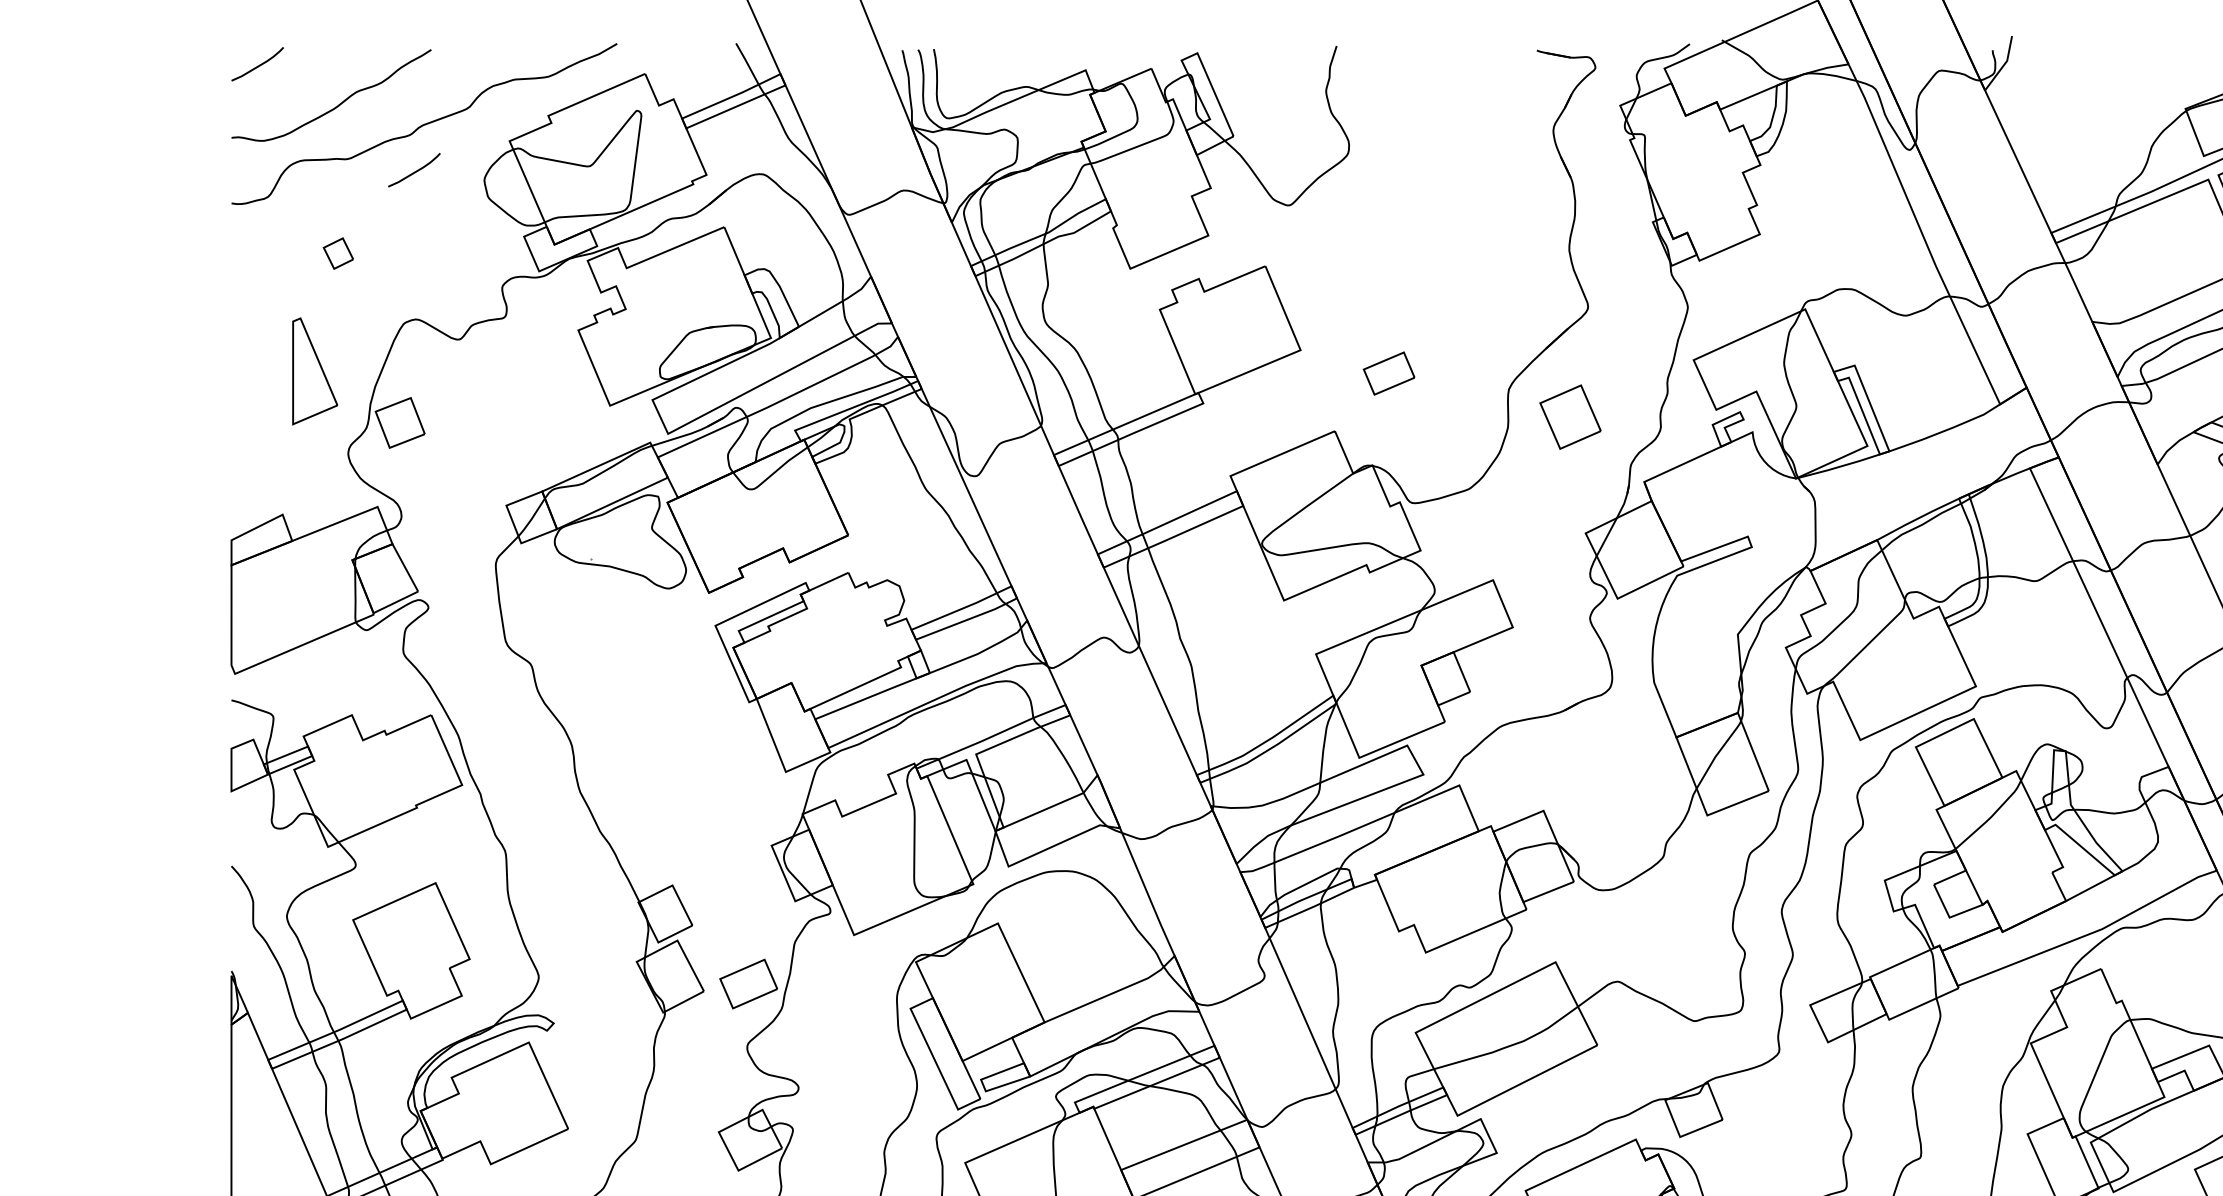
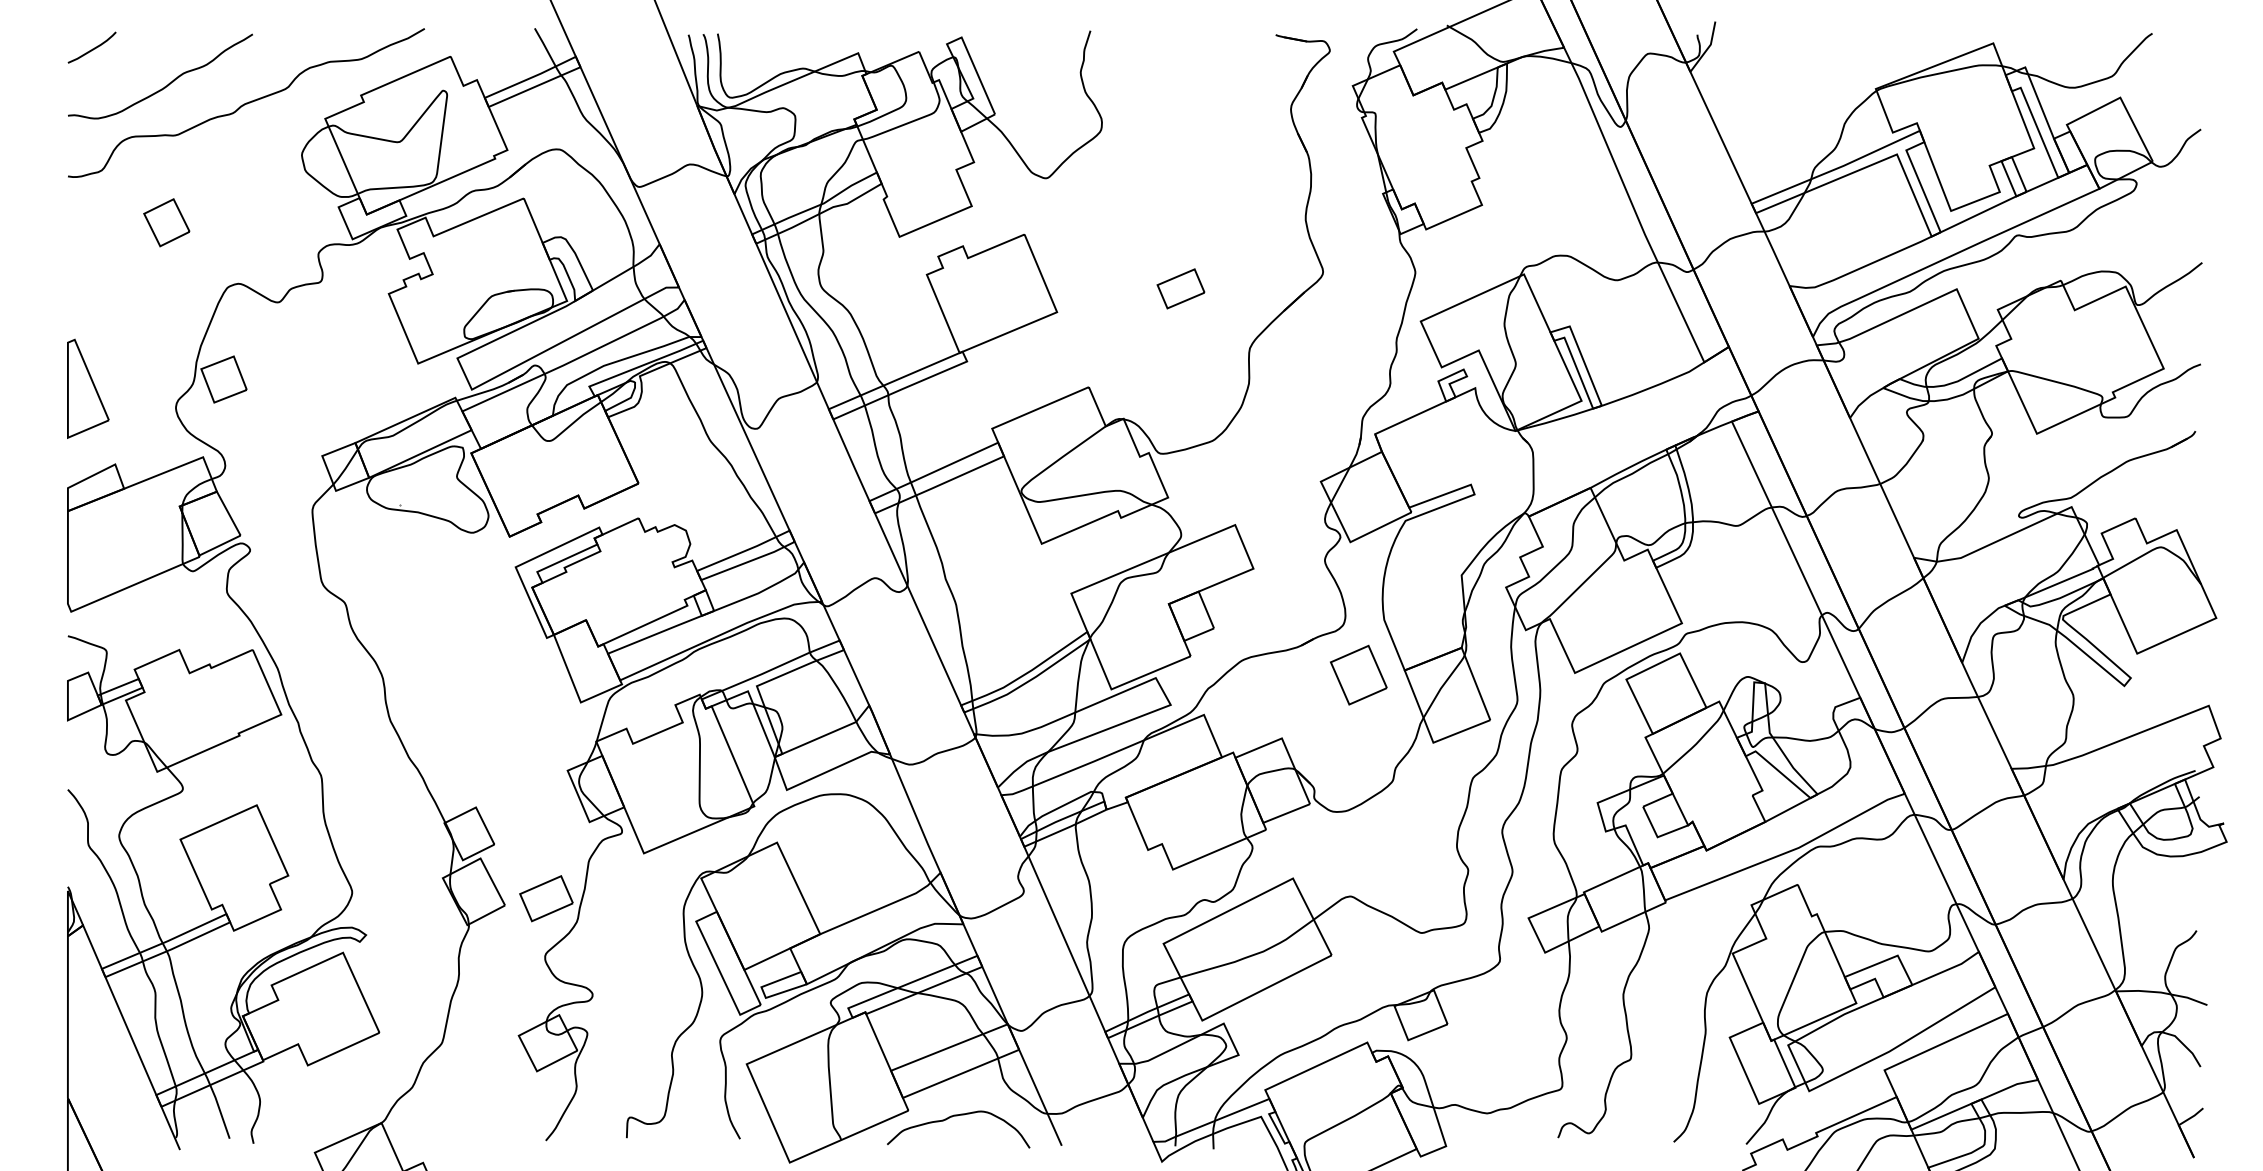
curve: (414, 171) -> (237, 146), removed
part: (338, 253) -> (166, 222), size x1.67
part: (315, 371) -> (88, 388), moved
part: (1388, 373) -> (1180, 288), moved
part: (1570, 416) -> (1358, 674), moved

